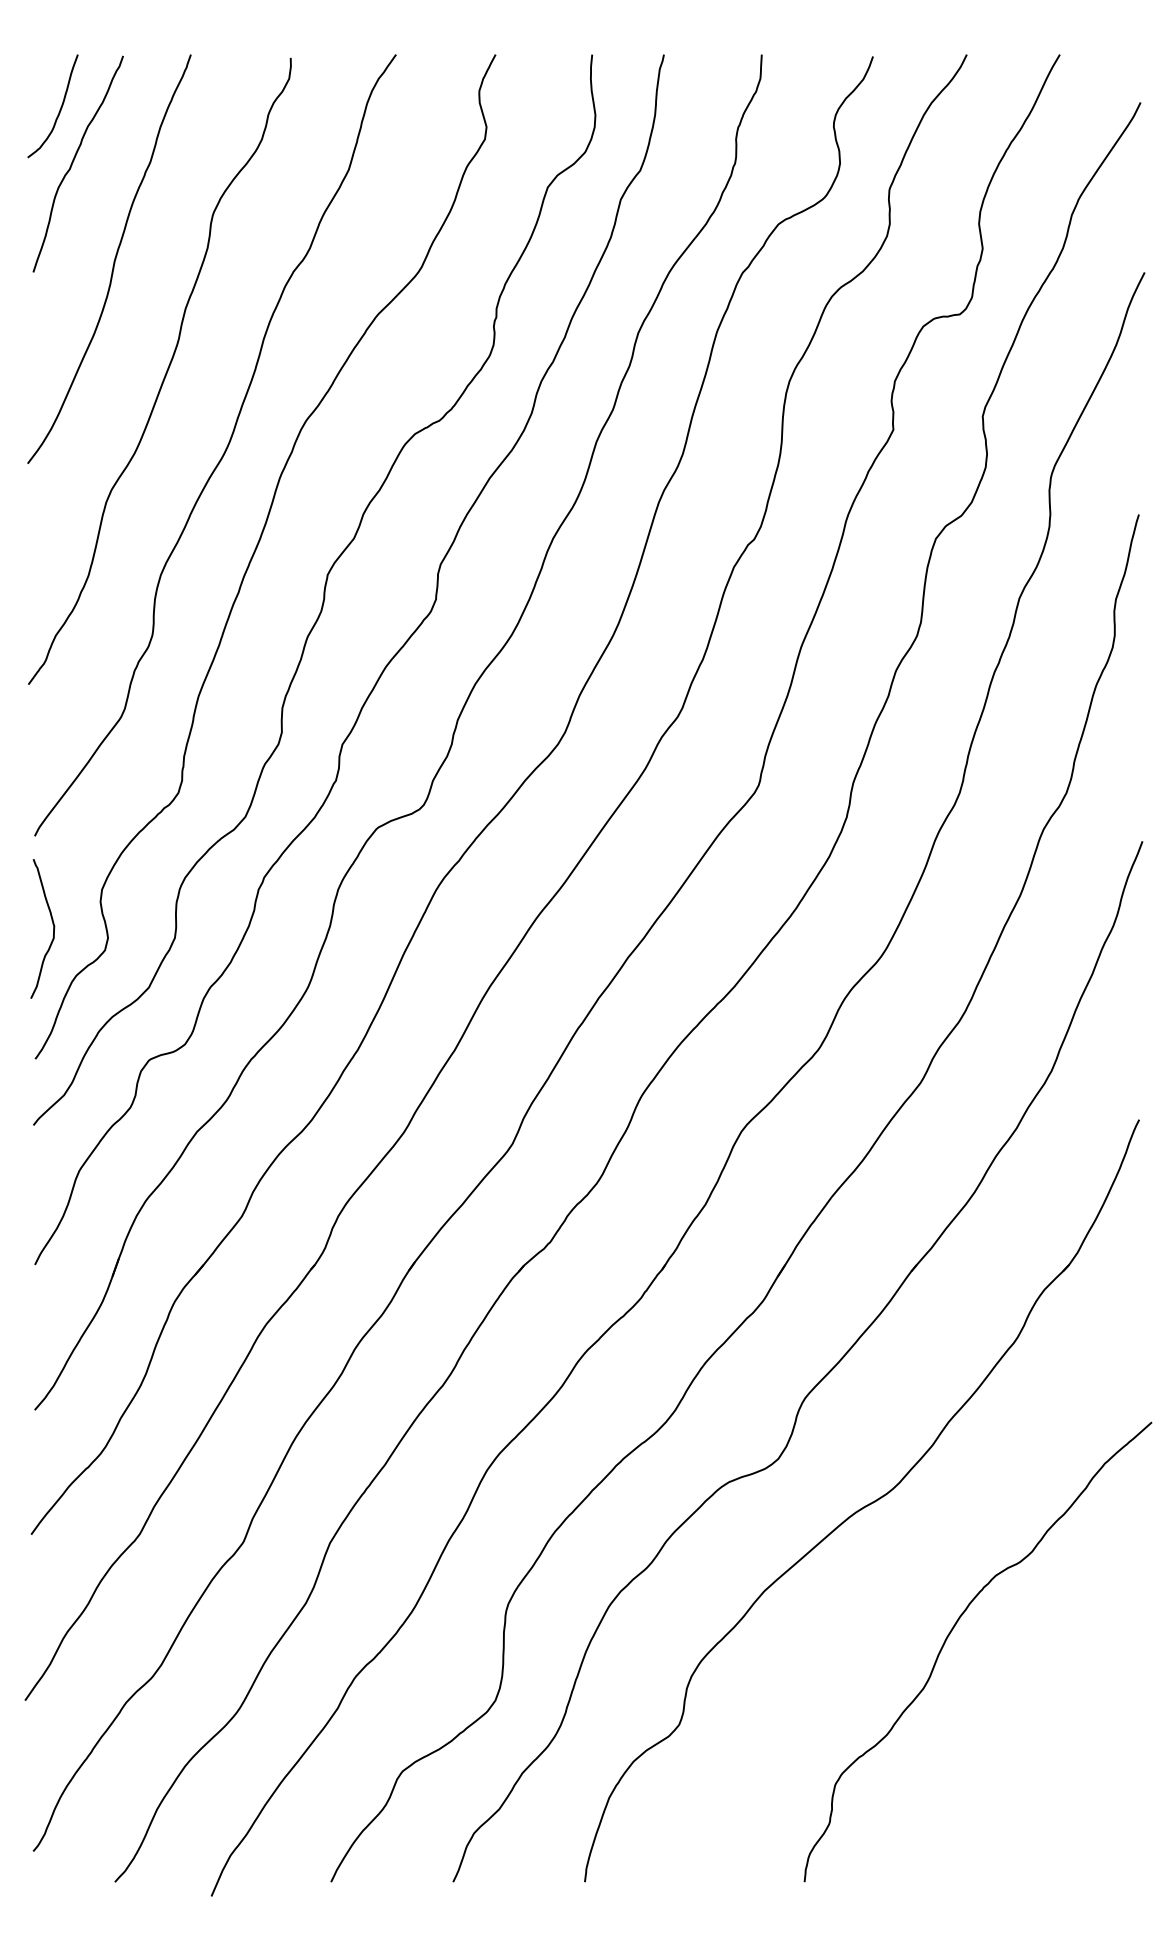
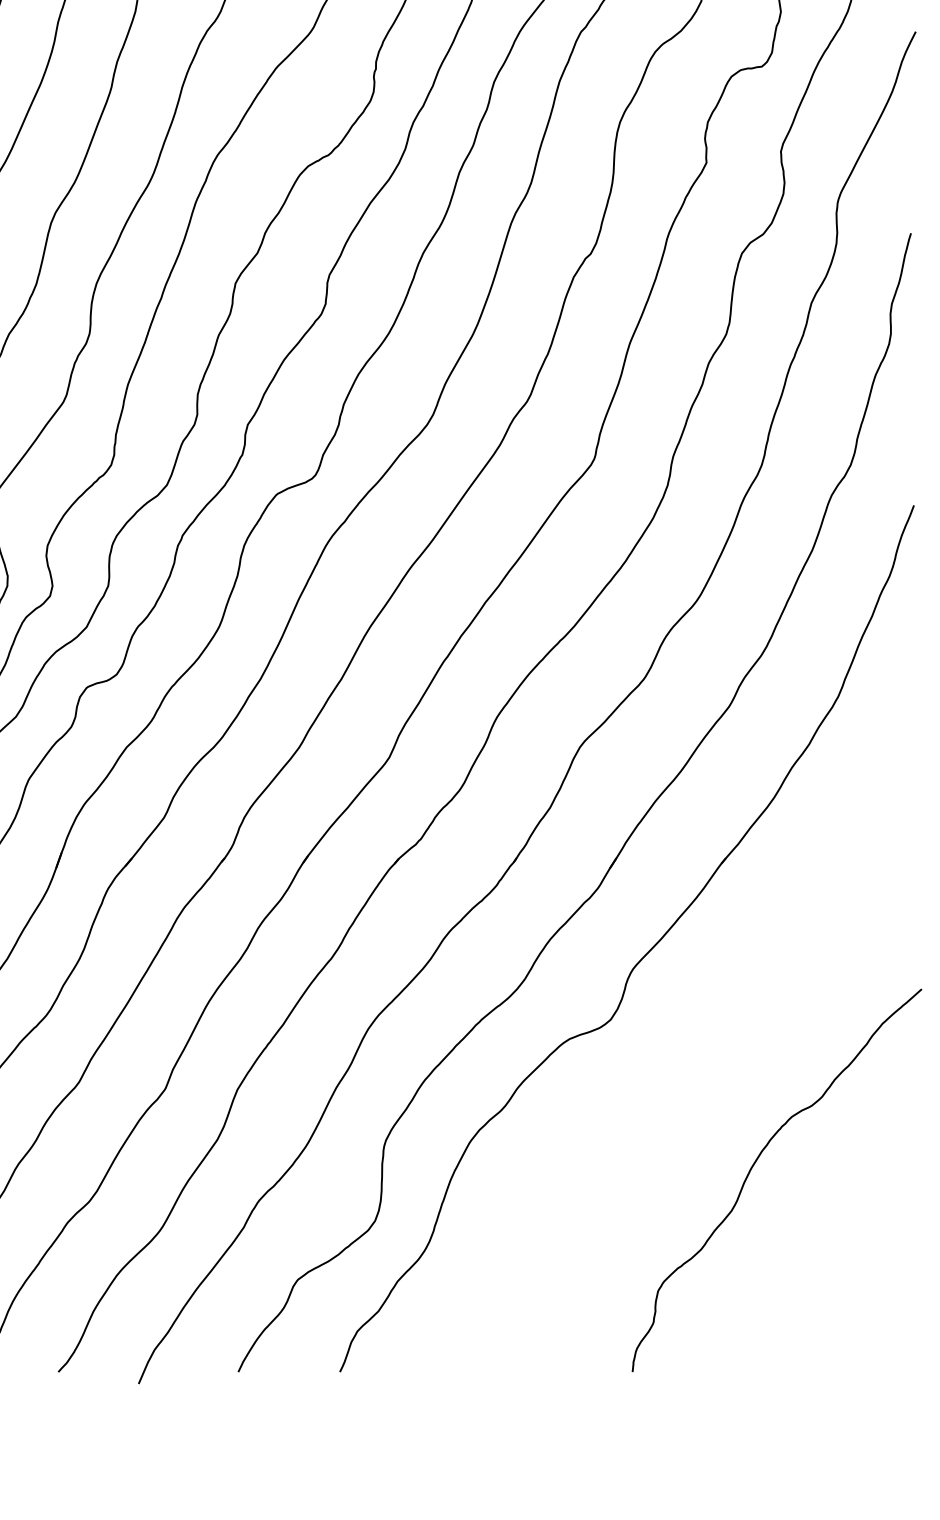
part: (863, 1506) -> (681, 1059), removed

